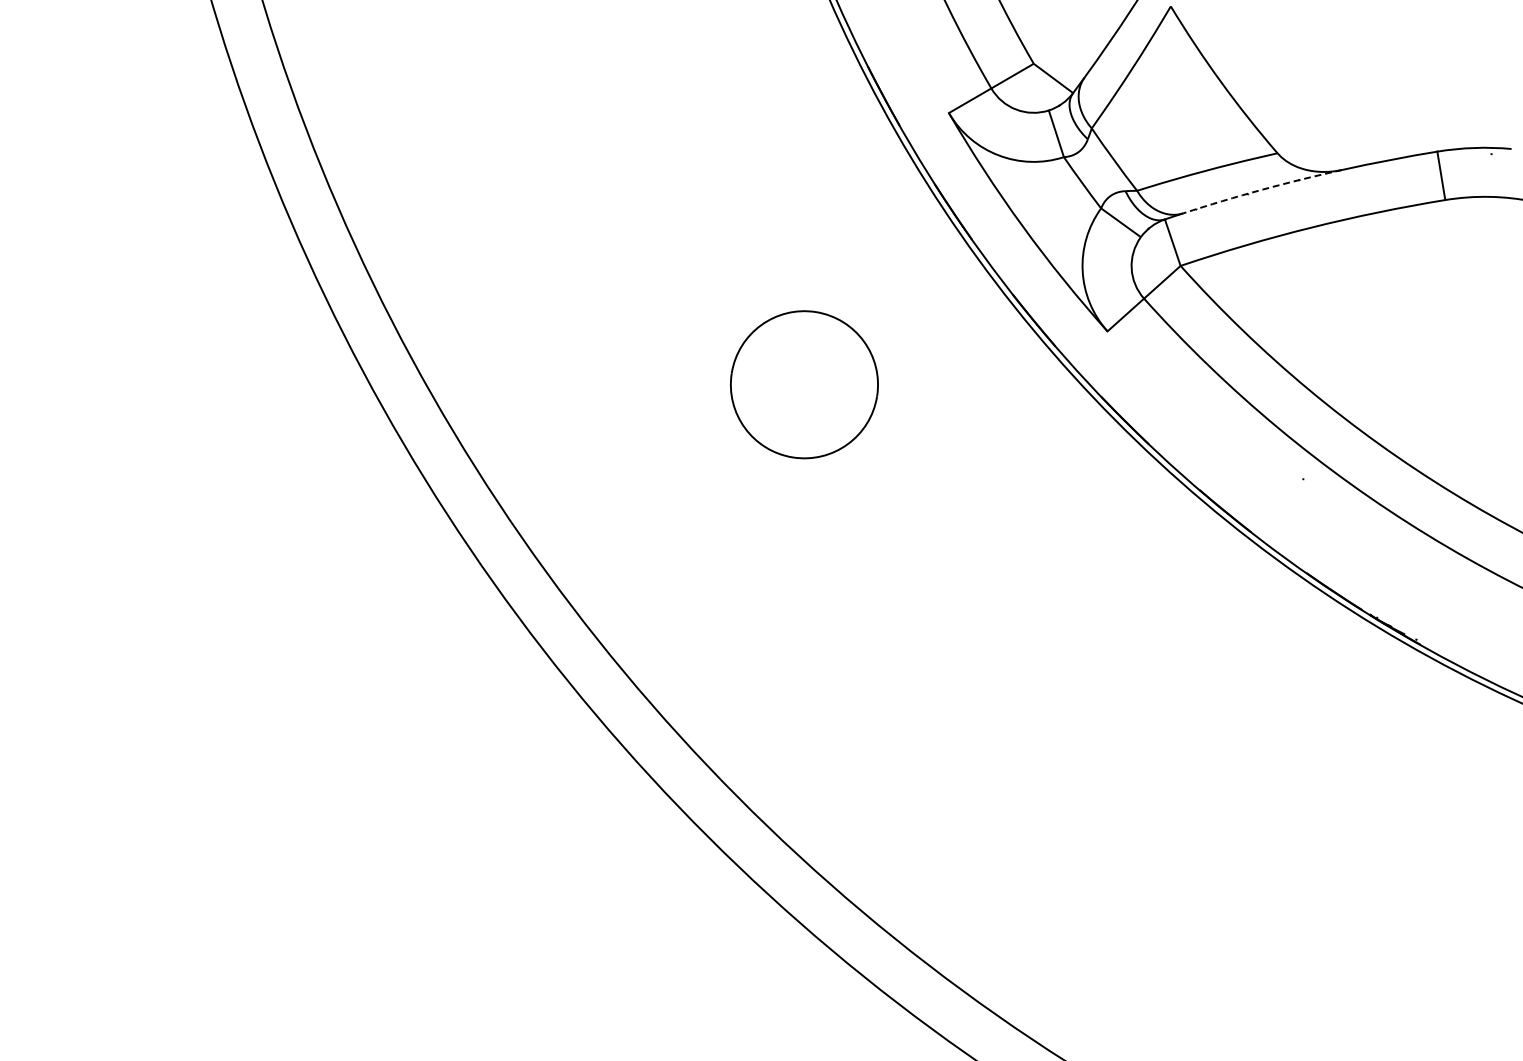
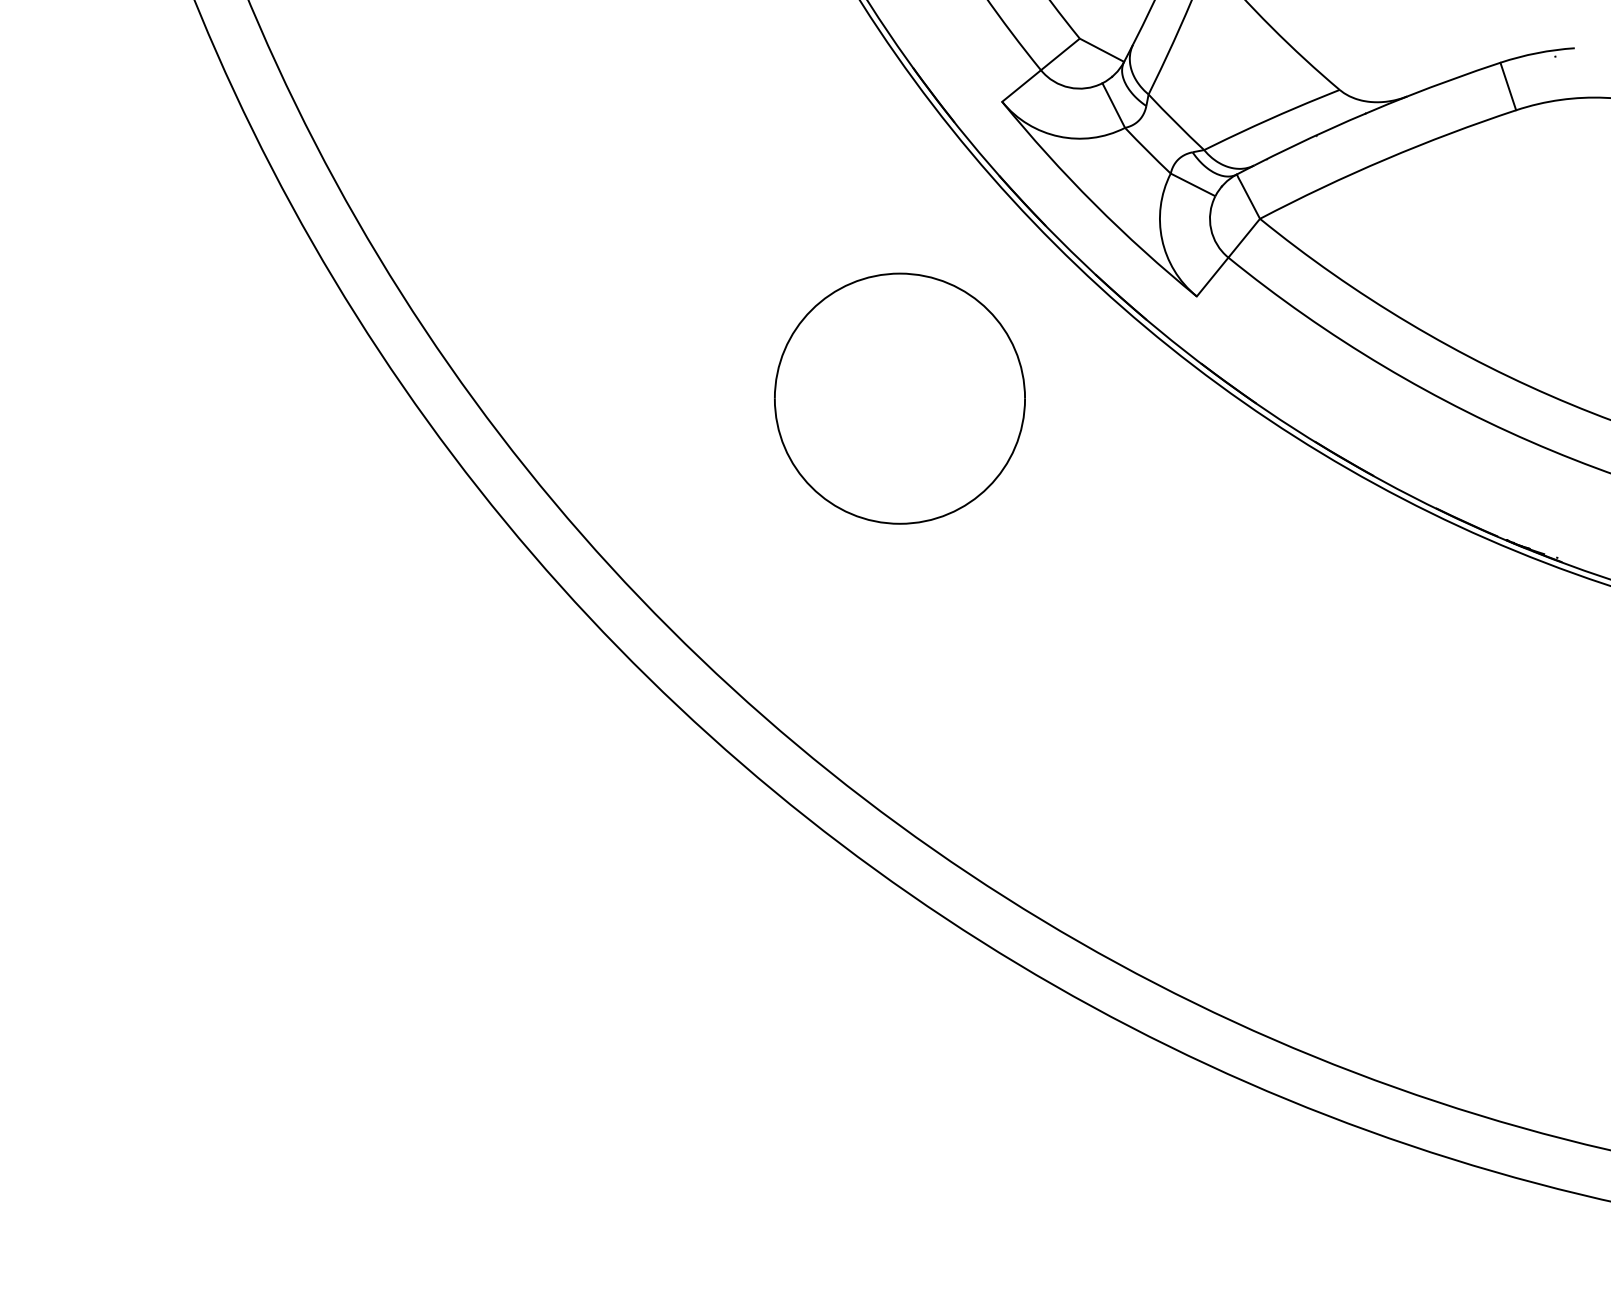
arc: (1262, 190) -> (1330, 129), dashed -> solid
part: (804, 384) -> (899, 398), size x1.67

